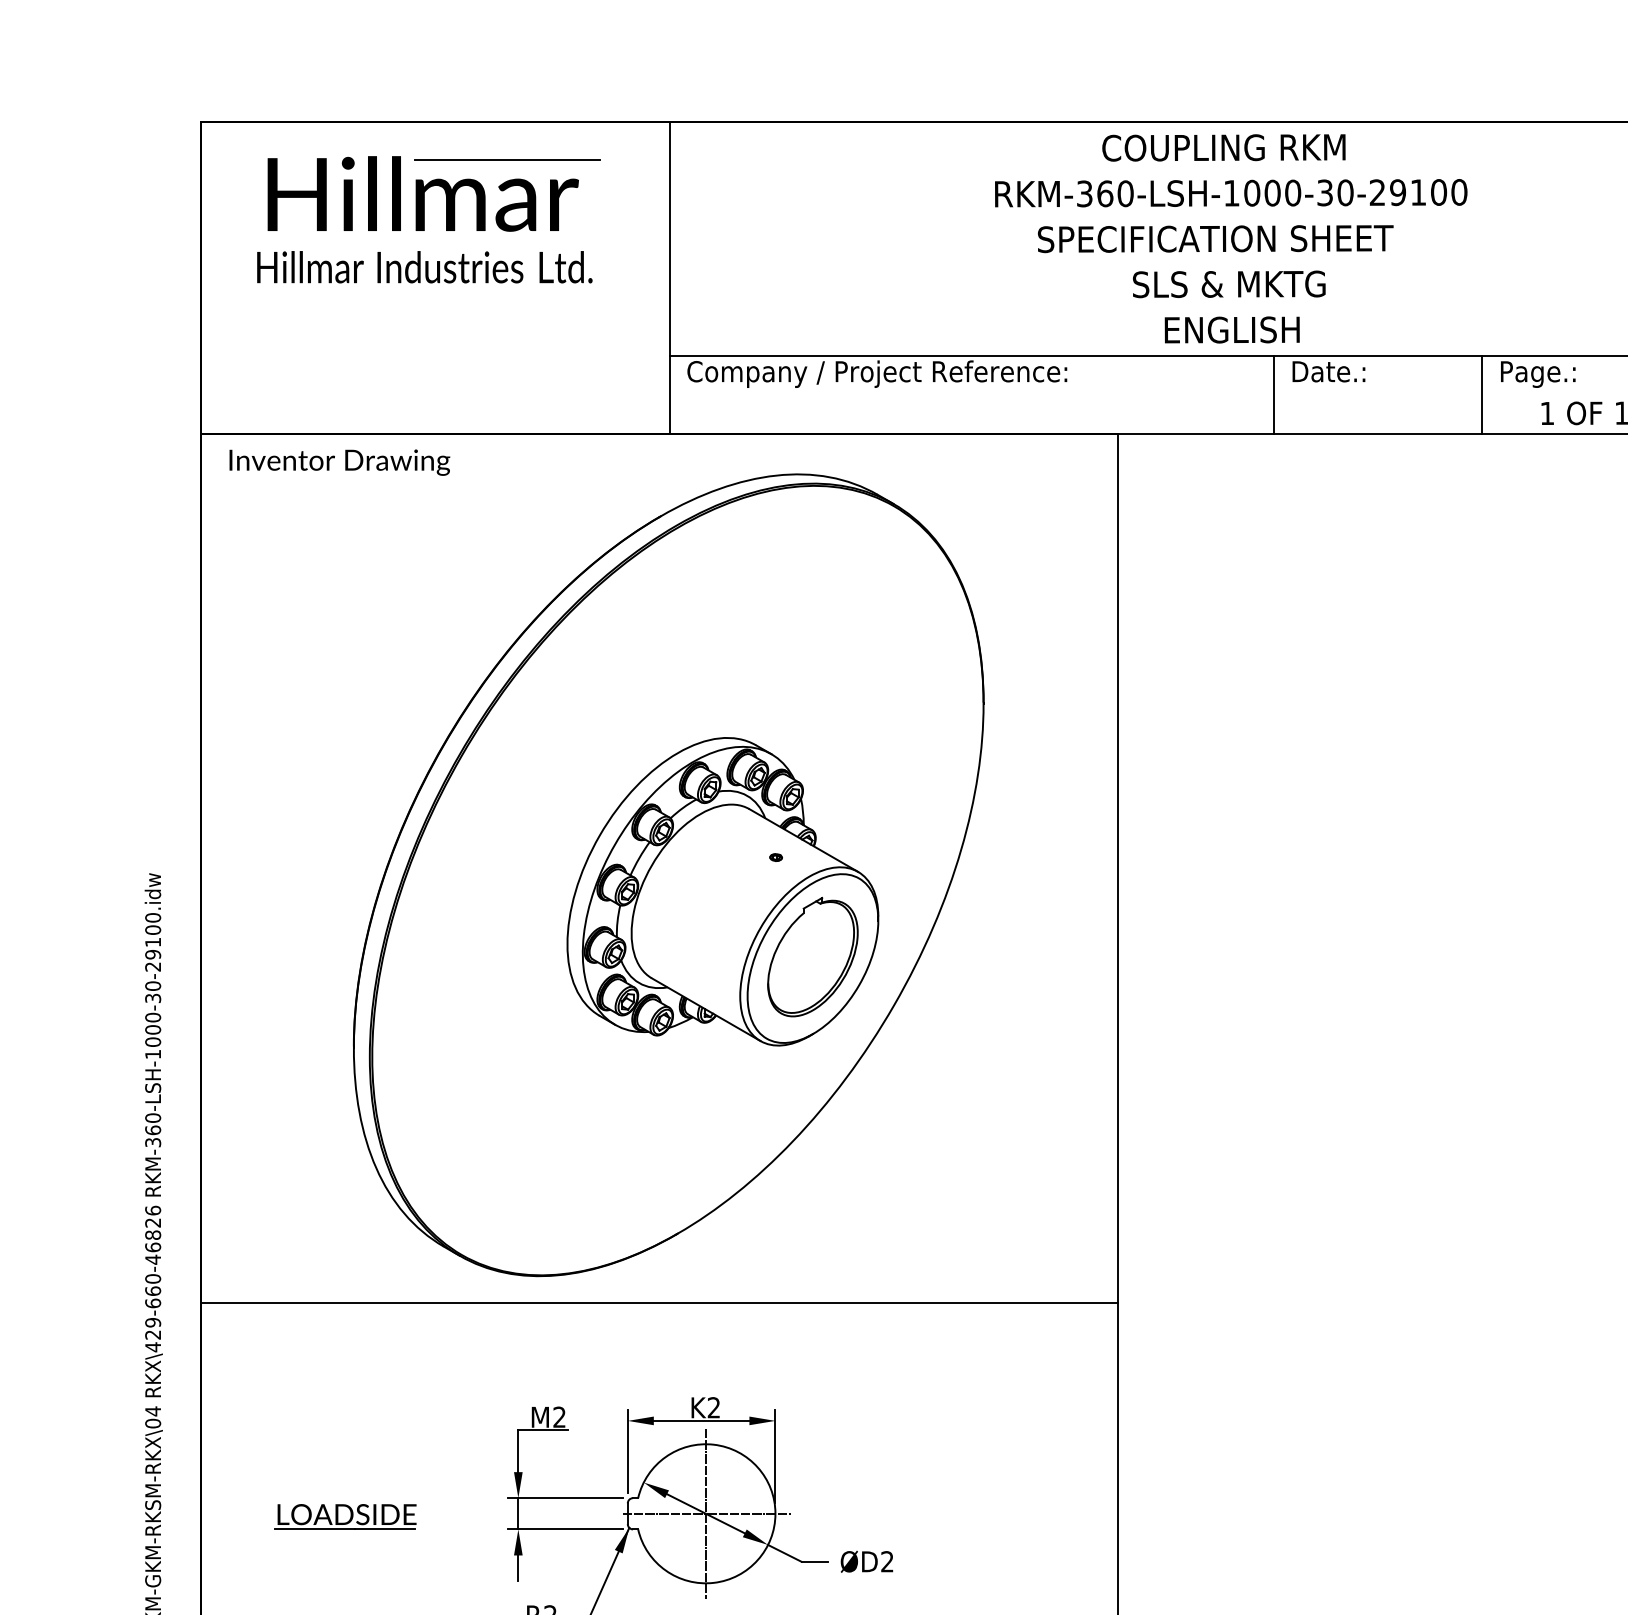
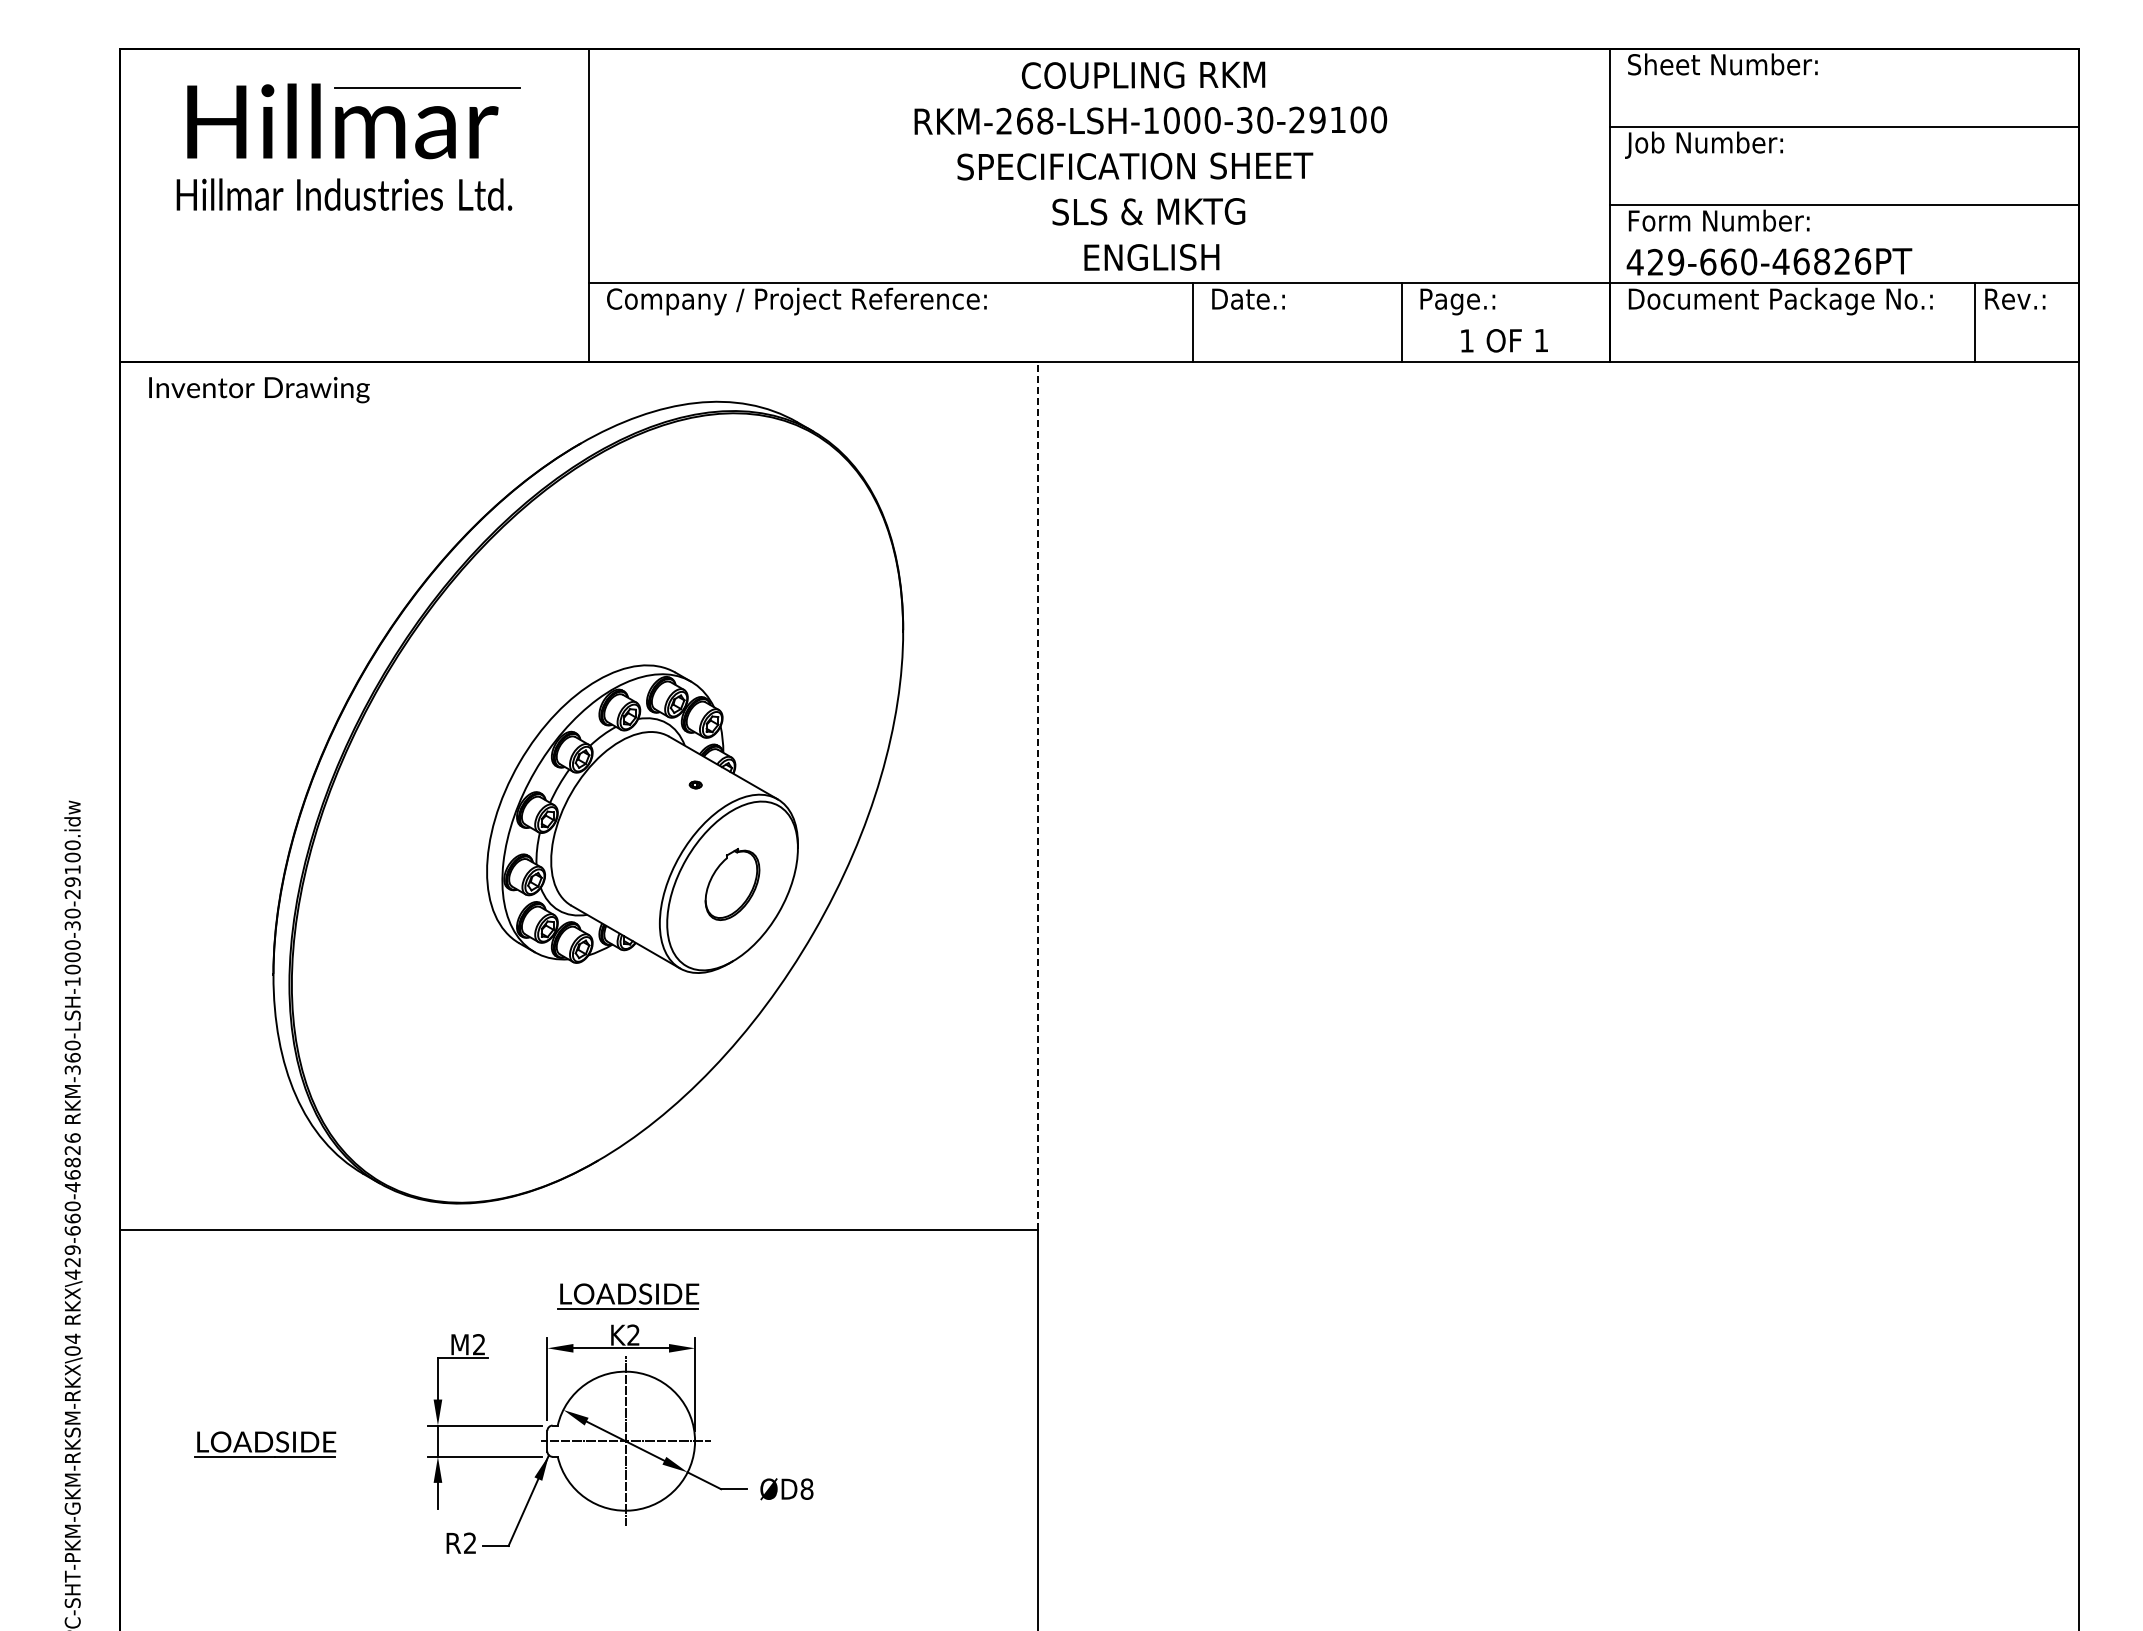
text: (1104, 194) -> (1024, 121), RKM-360-LSH-1000-30-29100 -> RKM-268-LSH-1000-30-29100
line: (1117, 868) -> (1037, 795), solid -> dashed
part: (812, 957) -> (732, 884), size x0.6
part: (708, 1369) -> (628, 1296), added
text: (886, 1561) -> (806, 1488), ØD2 -> ØD8

